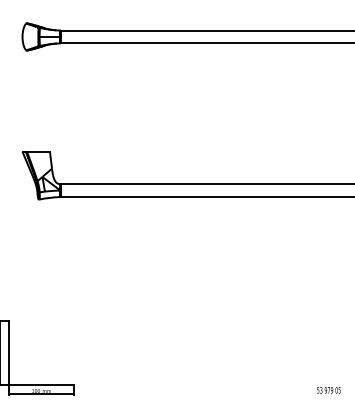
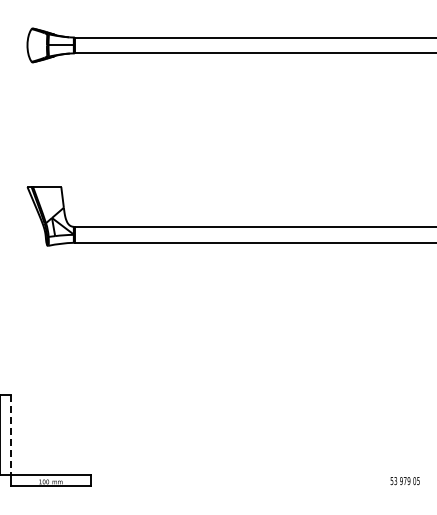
line: (9, 353) -> (11, 435), solid -> dashed

